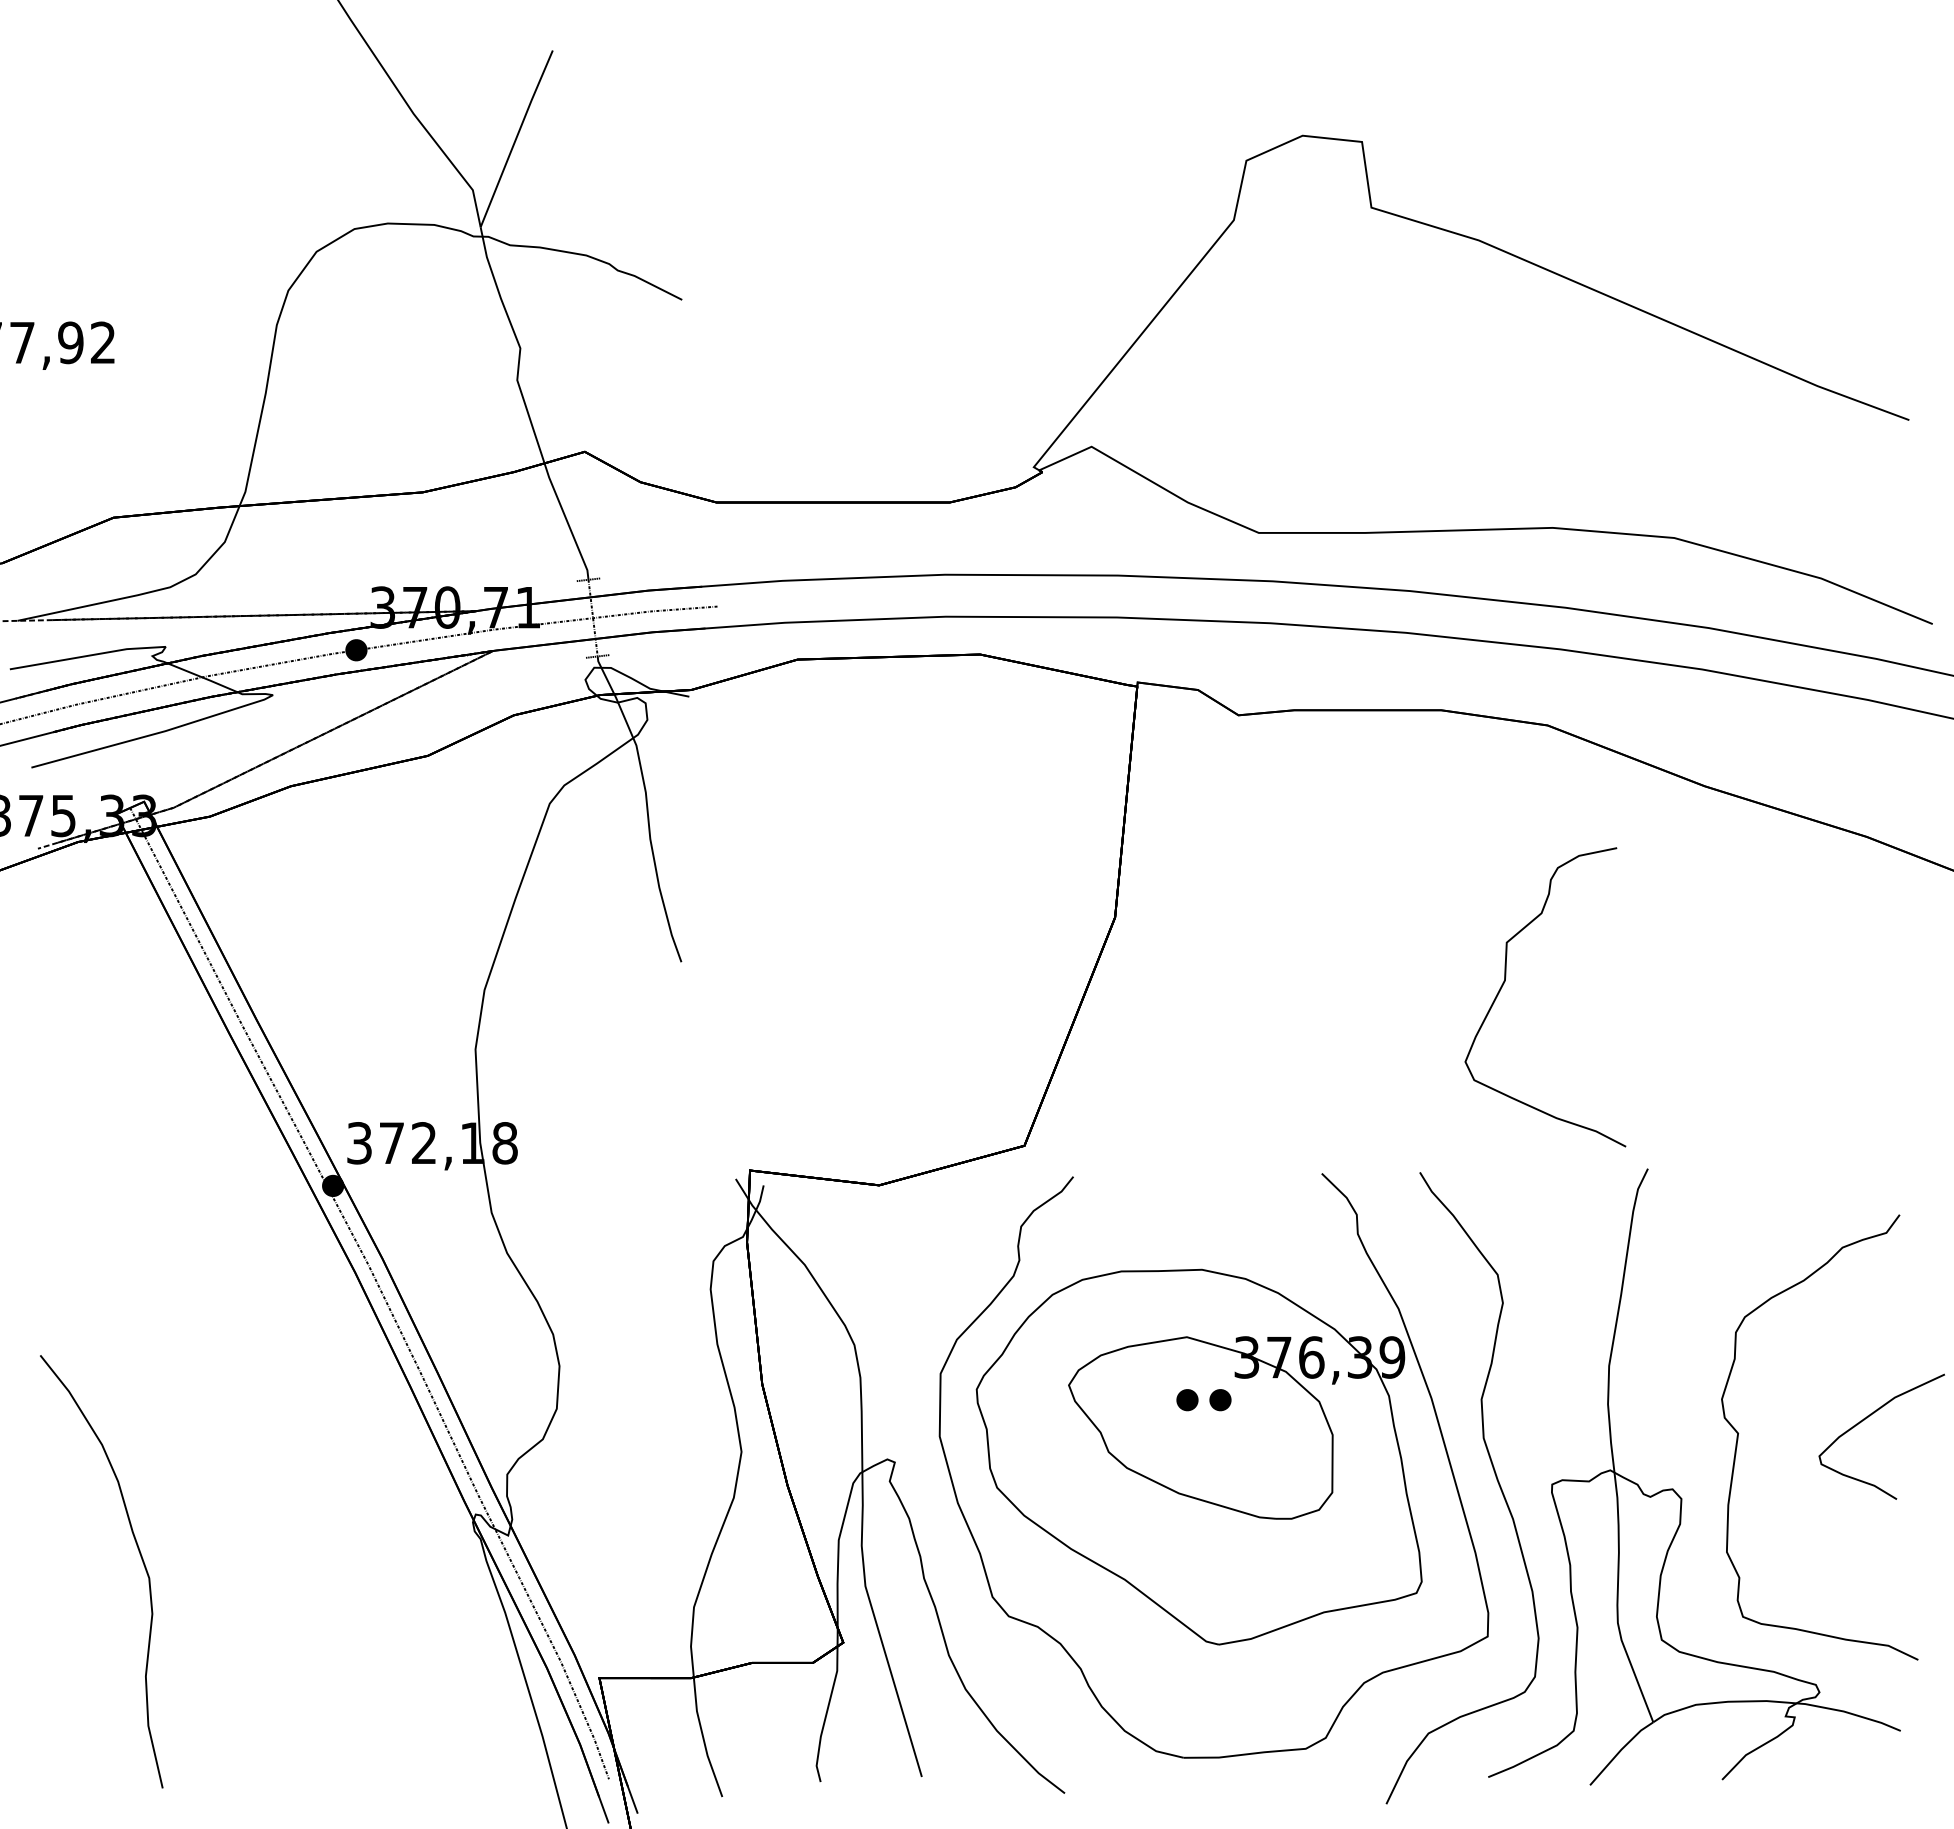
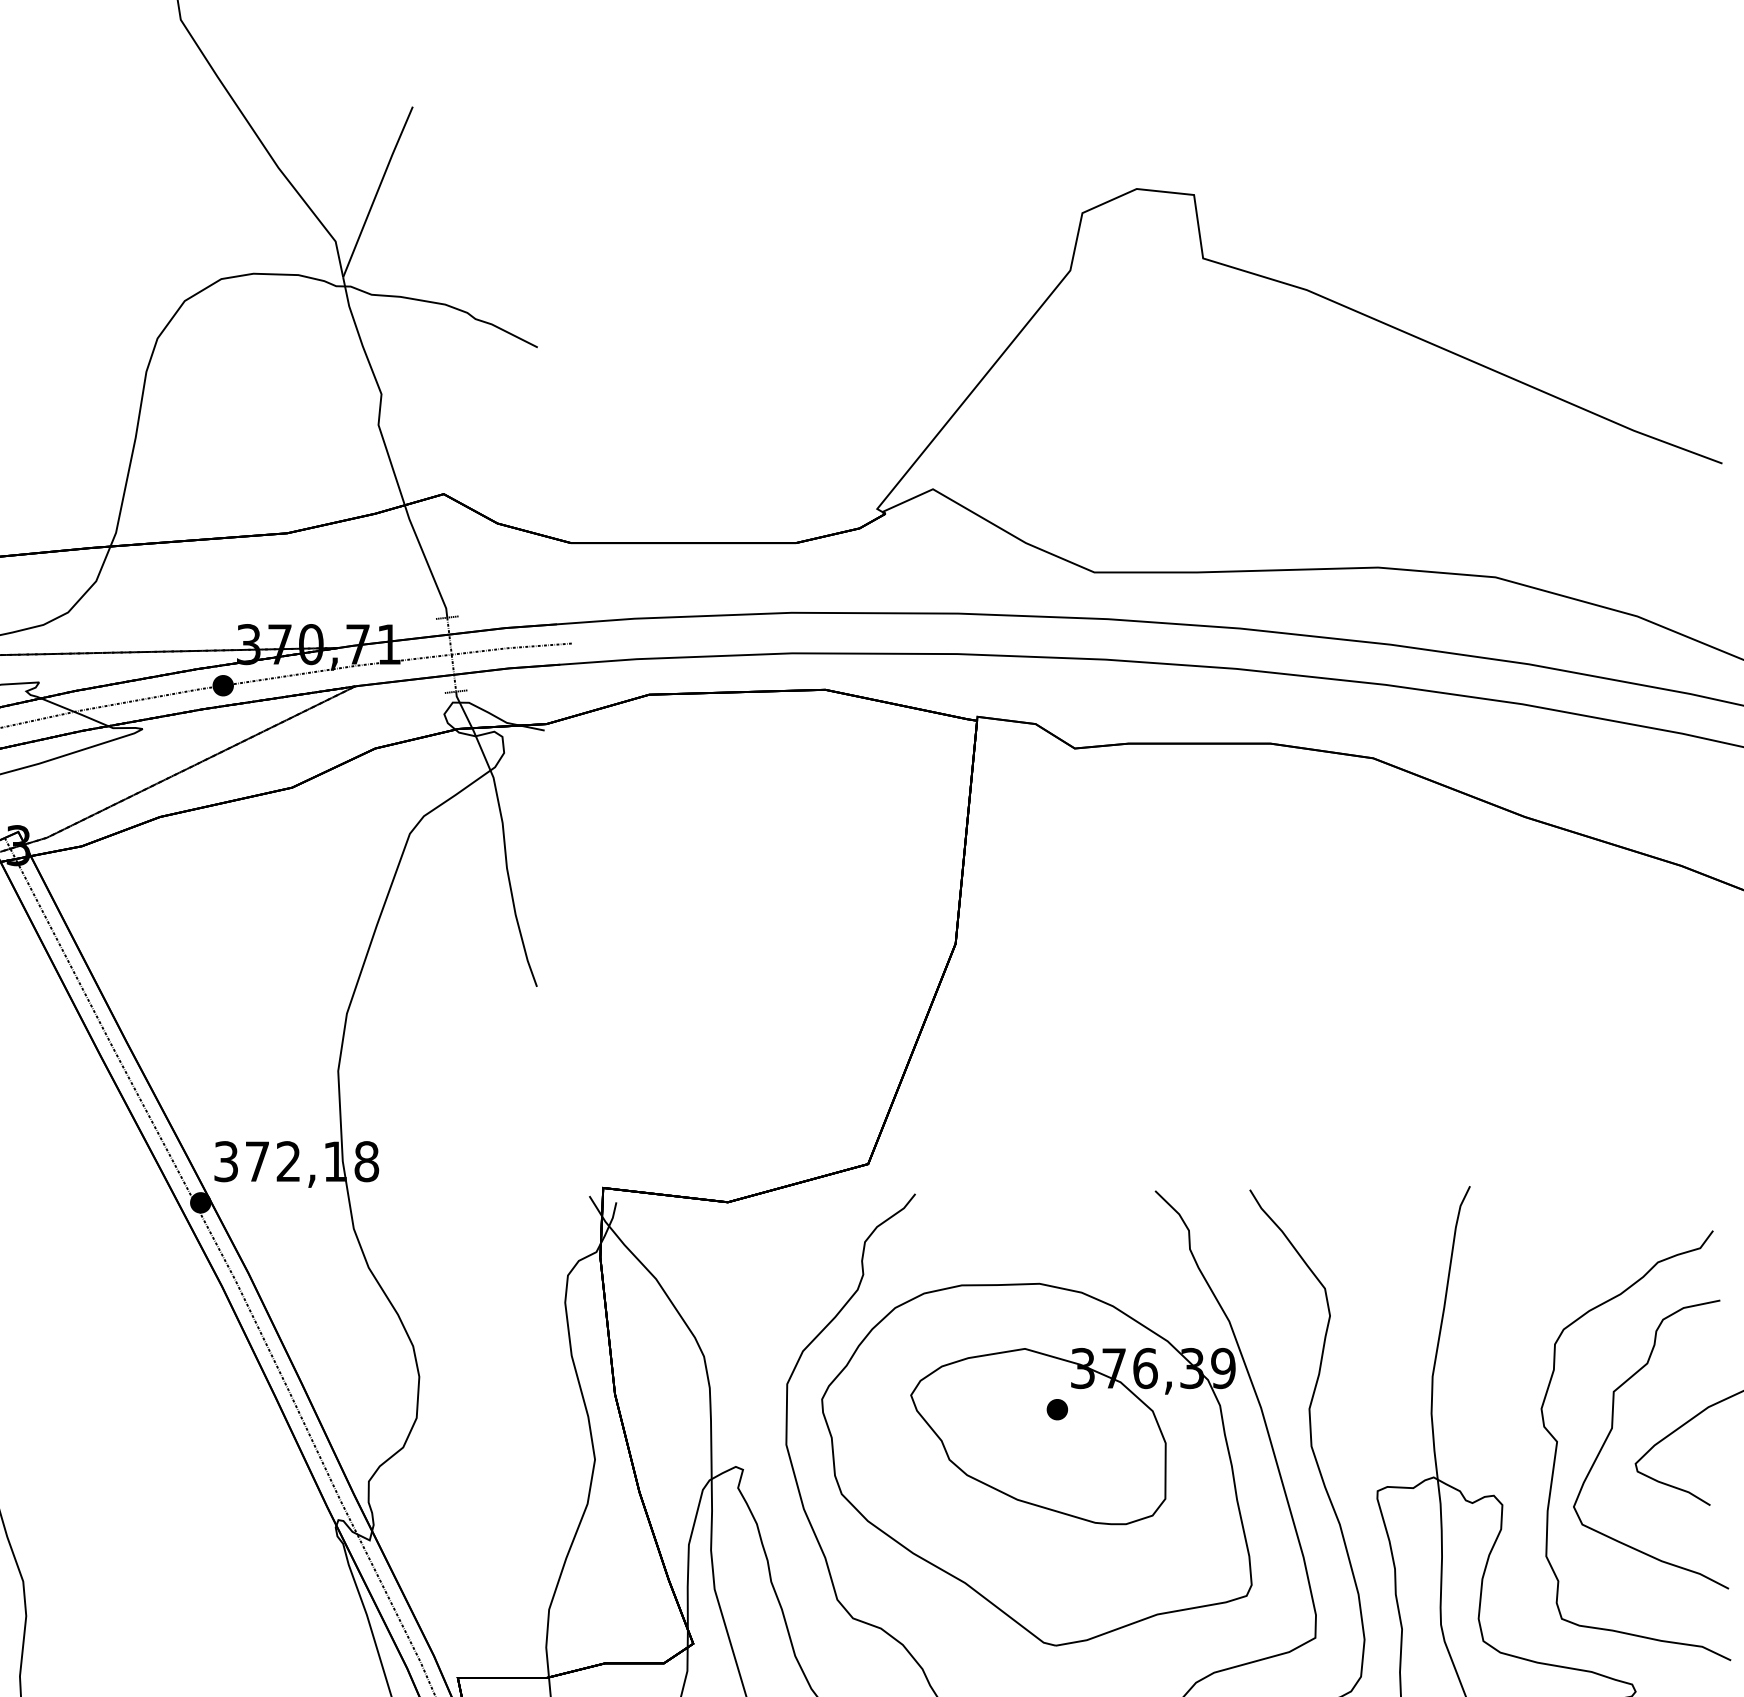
curve: (1505, 981) -> (1612, 1429), moved
part: (1187, 1400) -> (1025, 1409), removed

